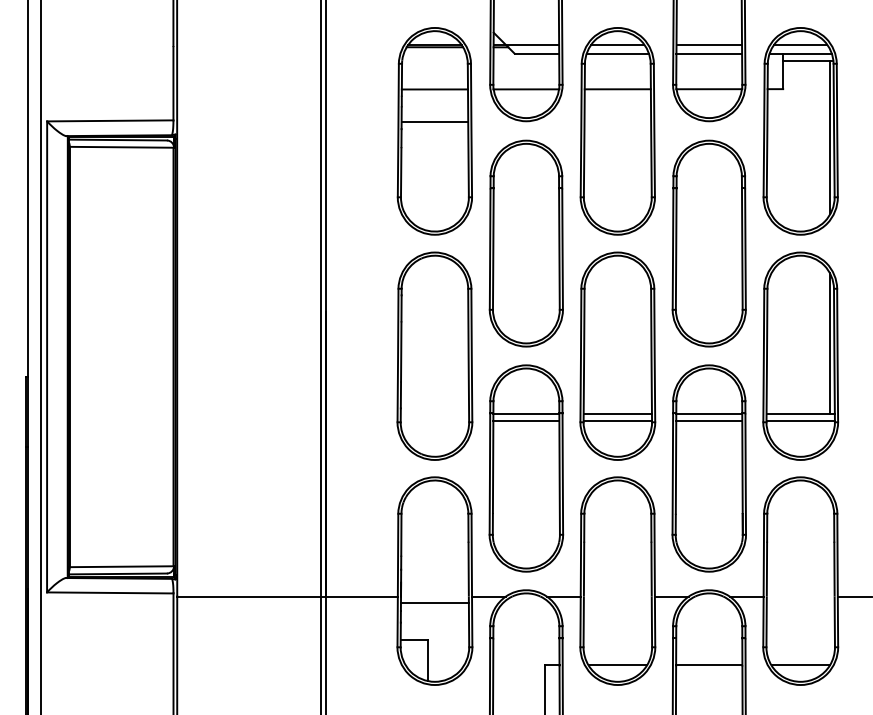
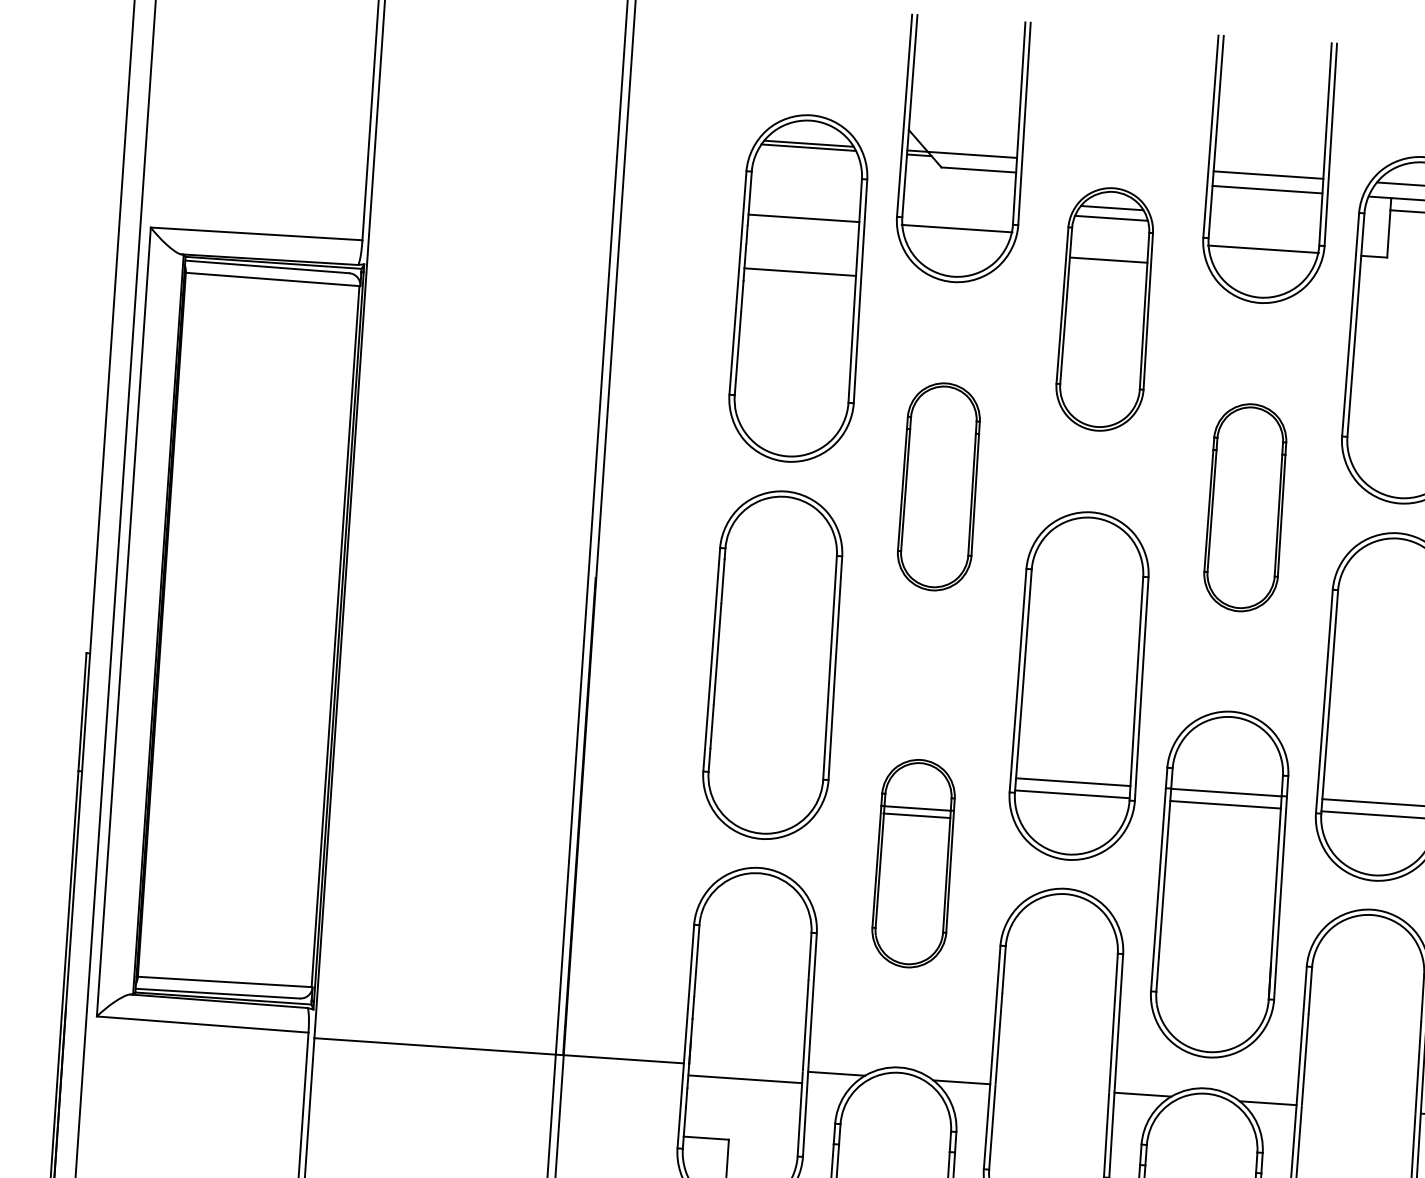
part: (617, 131) -> (1104, 309), size x0.7
part: (525, 243) -> (938, 486), size x0.6
part: (708, 243) -> (1244, 507), size x0.6
part: (526, 468) -> (914, 863), size x0.6

